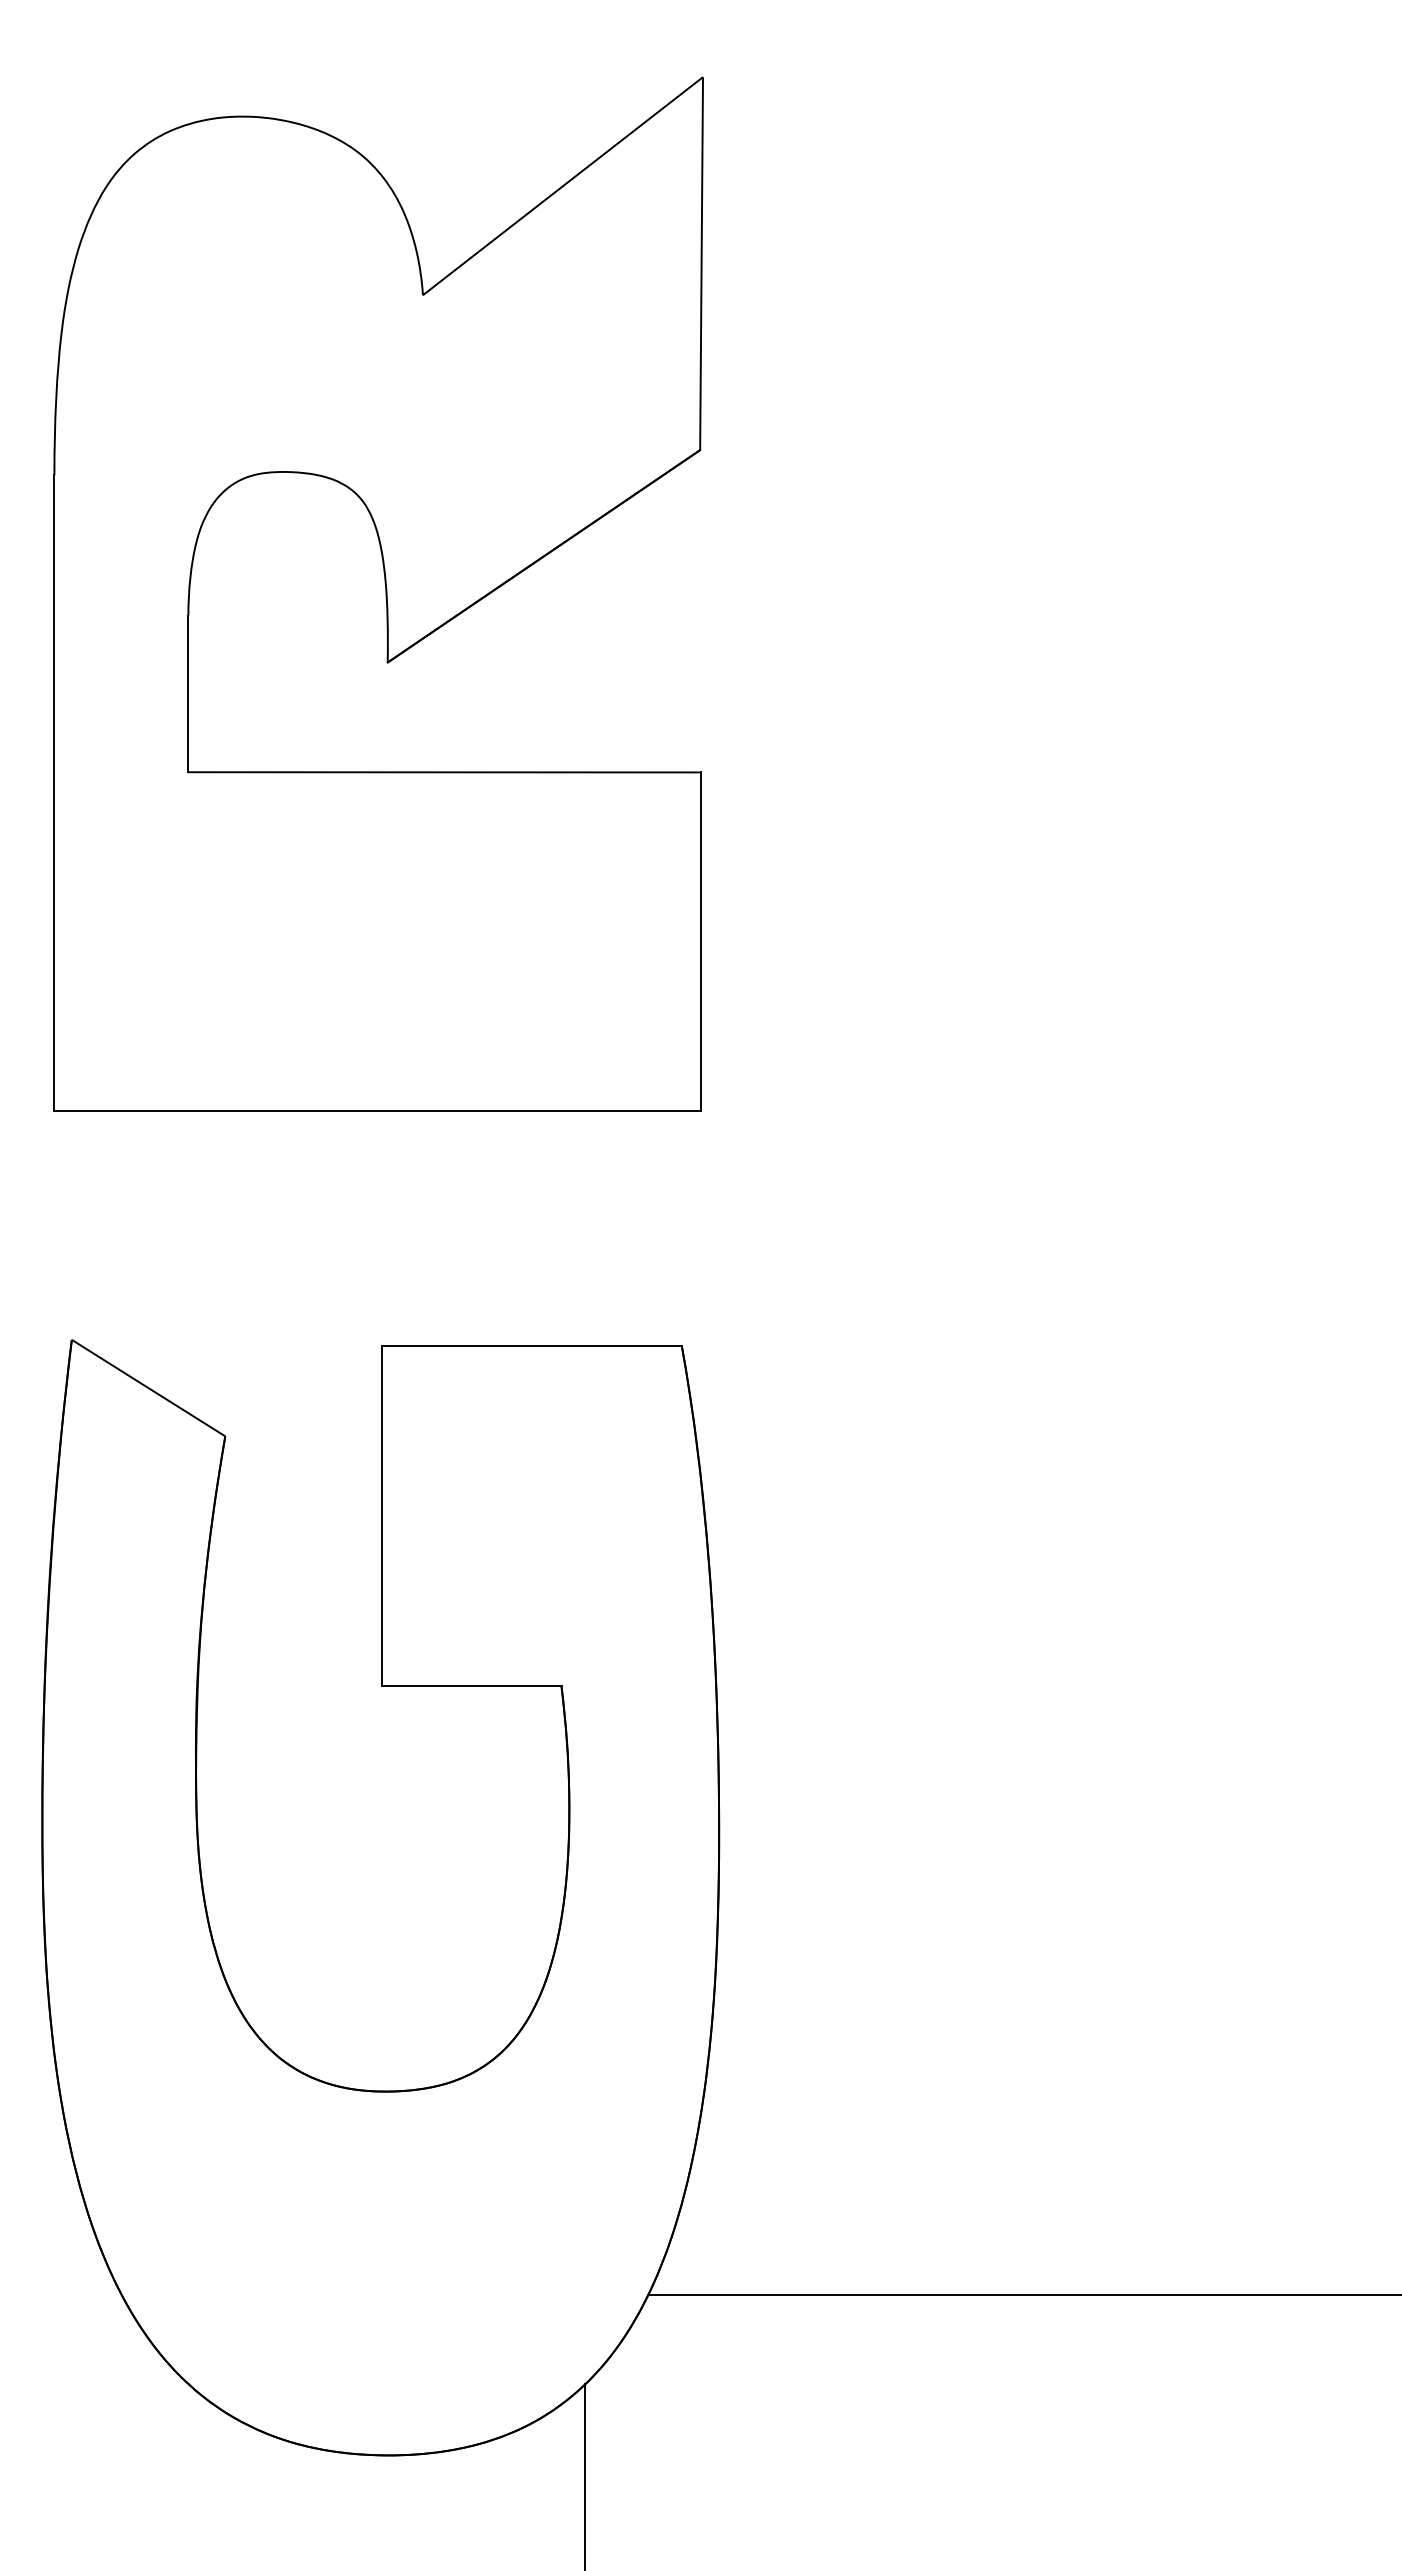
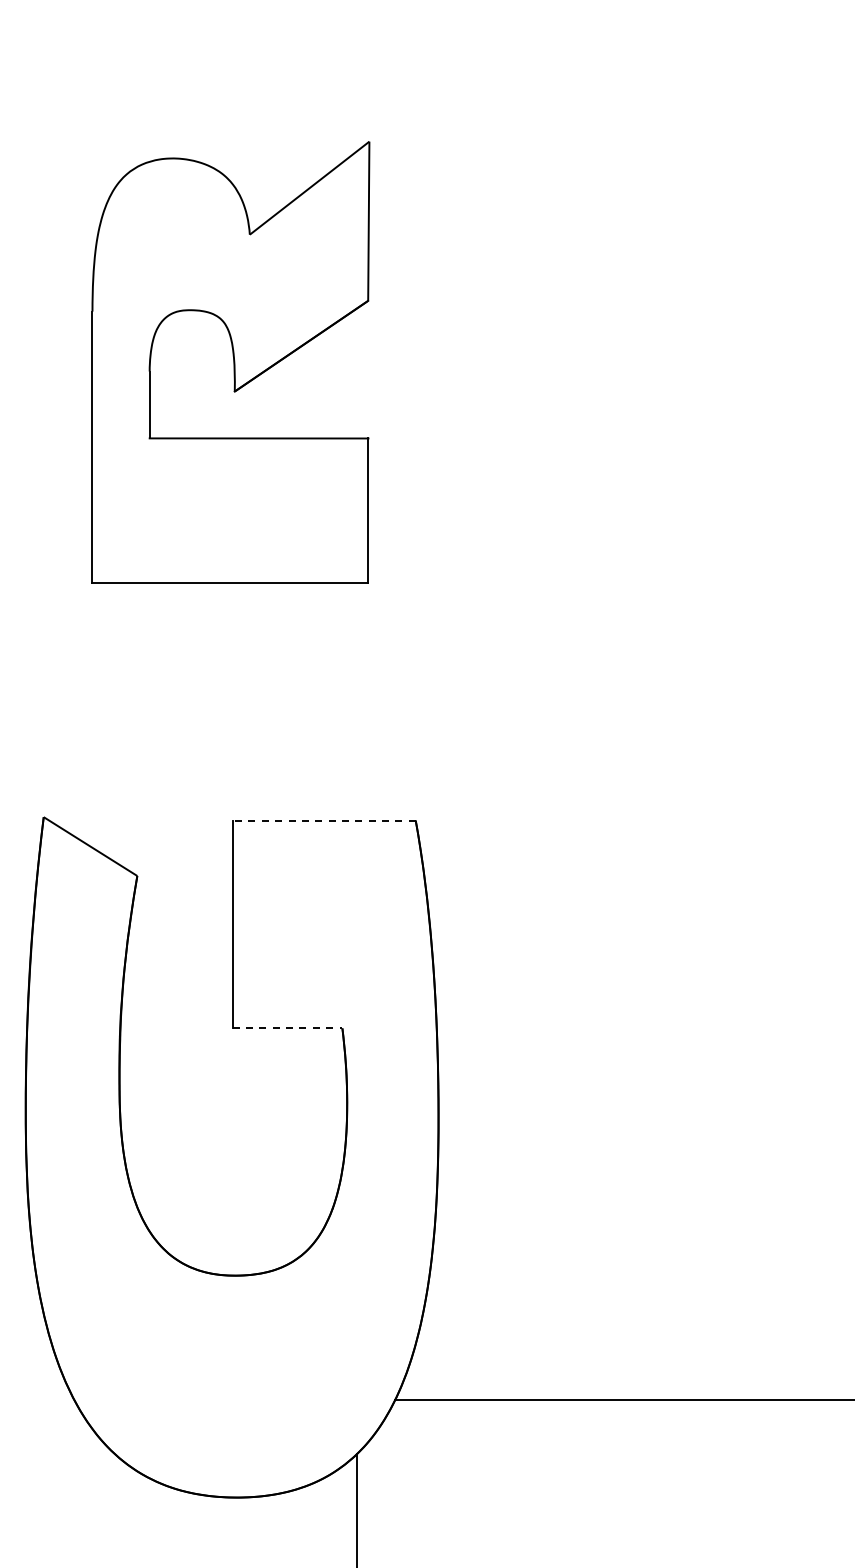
part: (378, 594) -> (230, 362), size x0.7
line: (532, 1345) -> (324, 820), solid -> dashed
line: (471, 1686) -> (287, 1028), solid -> dashed

